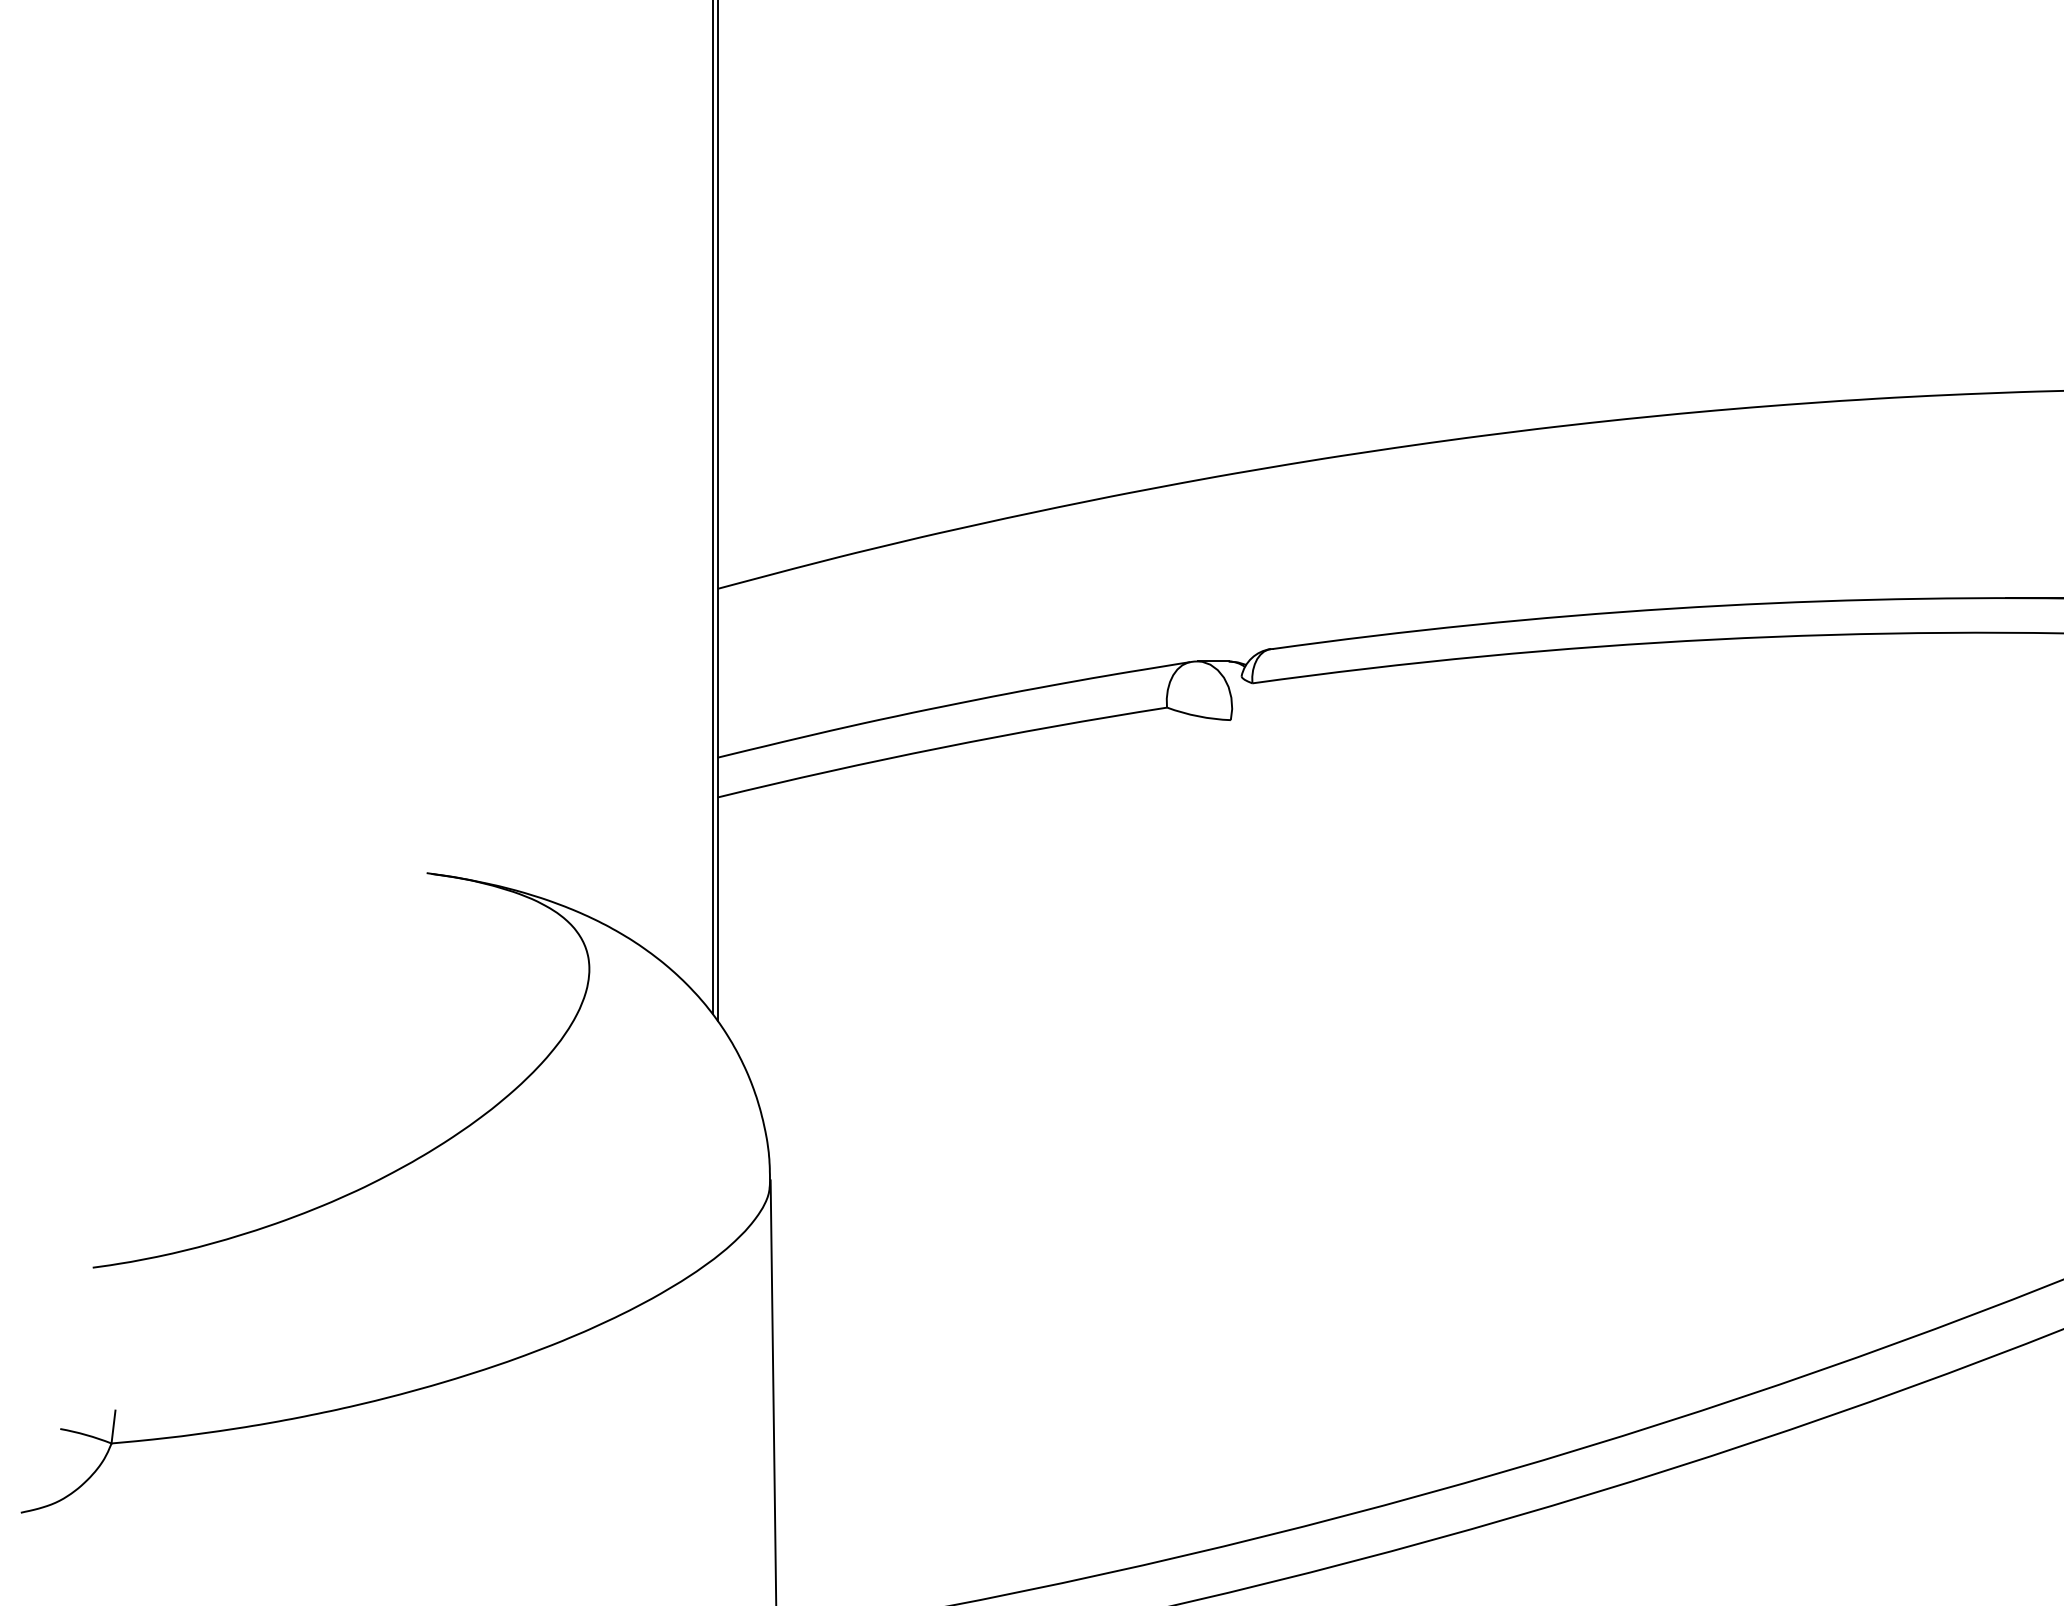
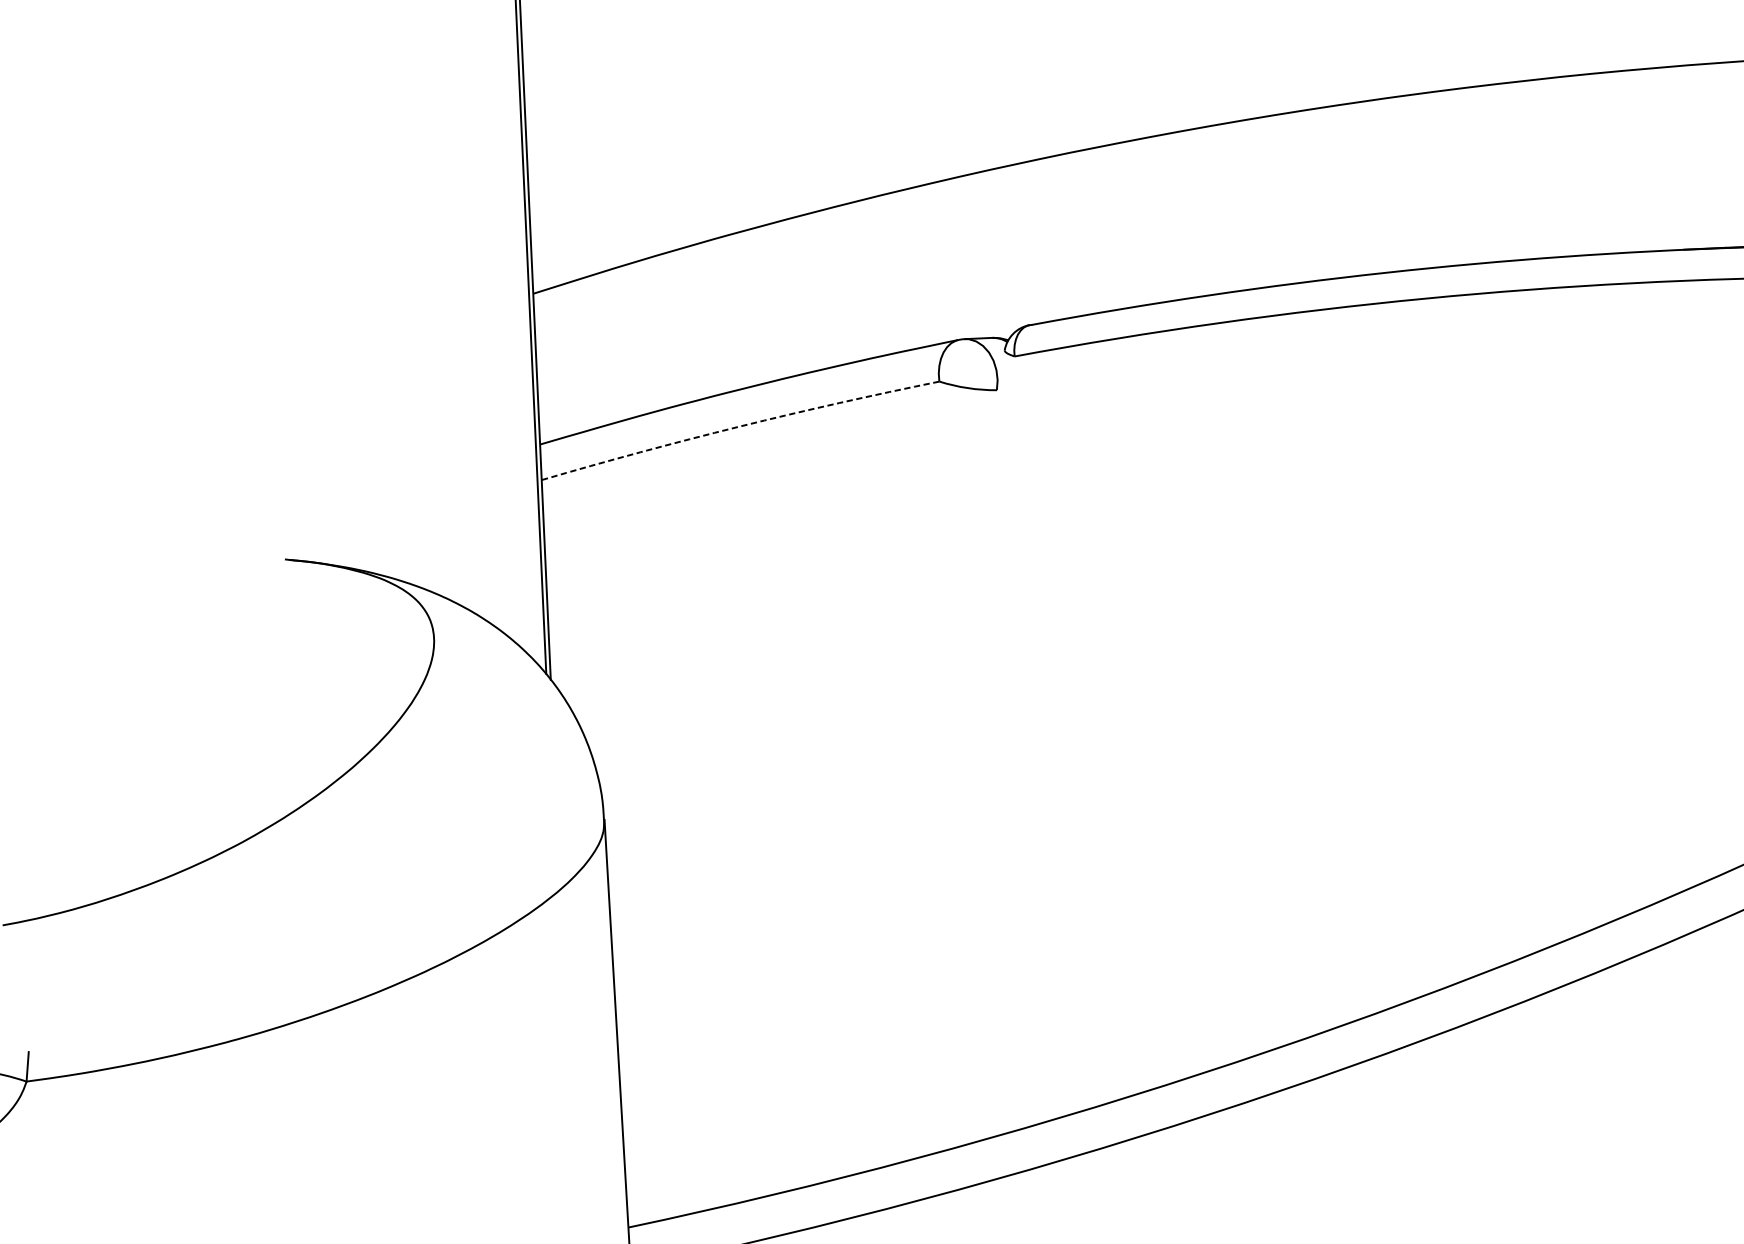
arc: (941, 747) -> (739, 426), solid -> dashed

